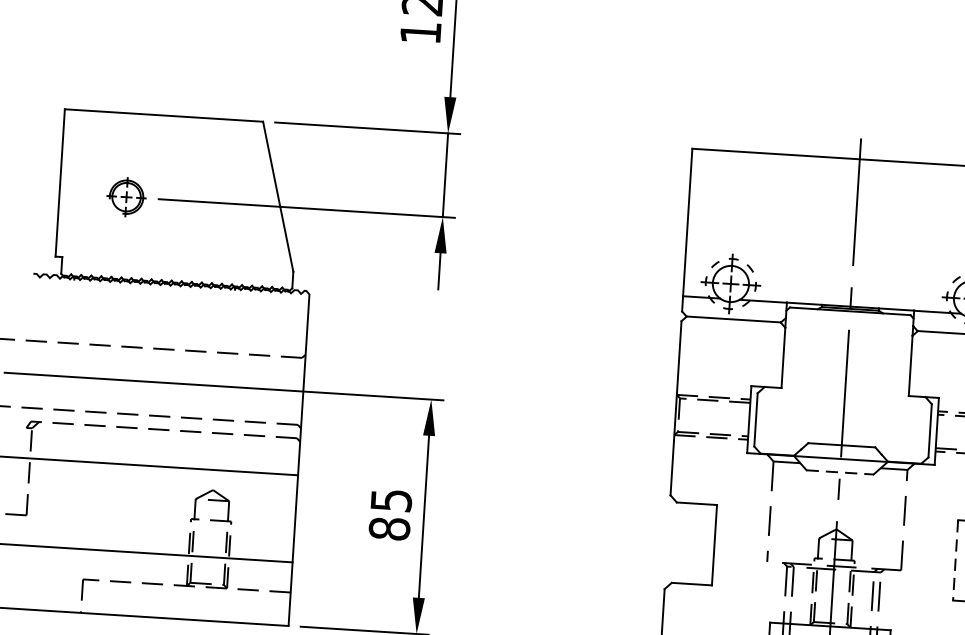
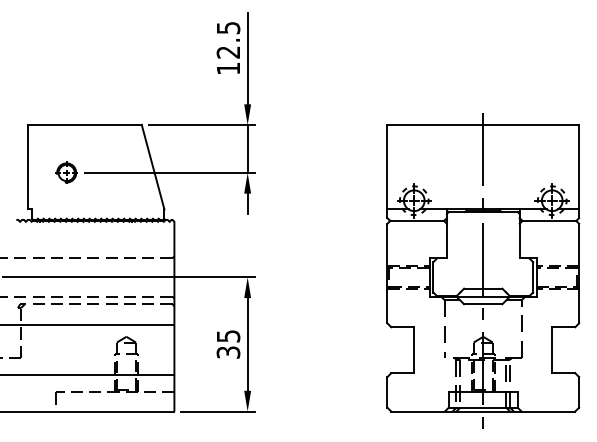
line: (840, 472) -> (483, 304), dashed -> solid
text: (389, 528) -> (228, 352), 85 -> 35
line: (955, 560) -> (552, 350), dashed -> solid

